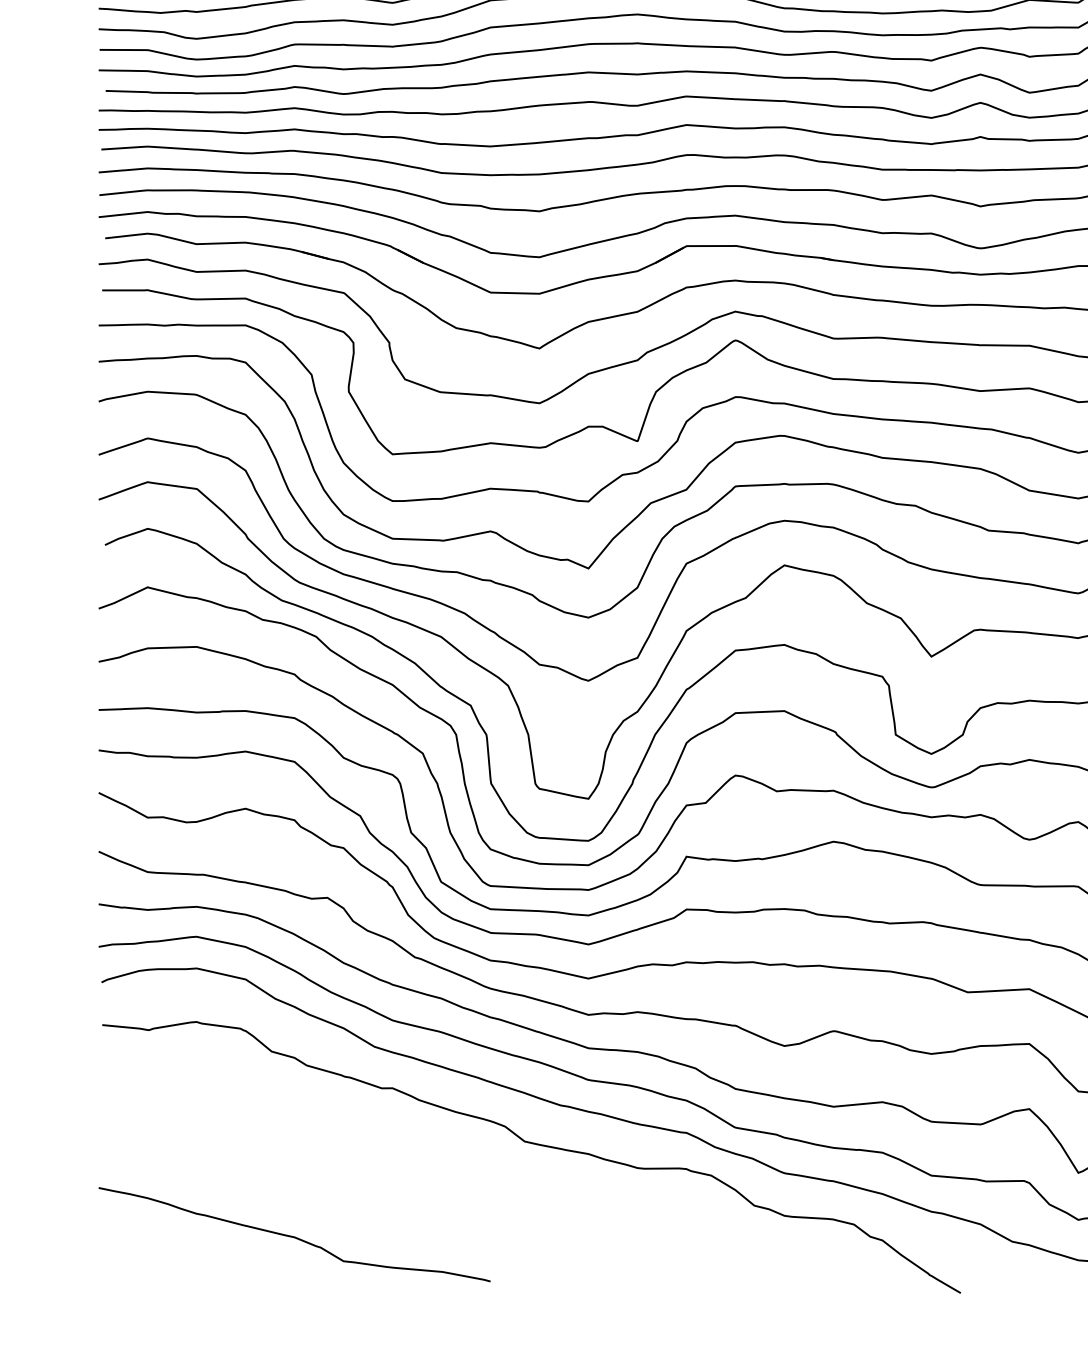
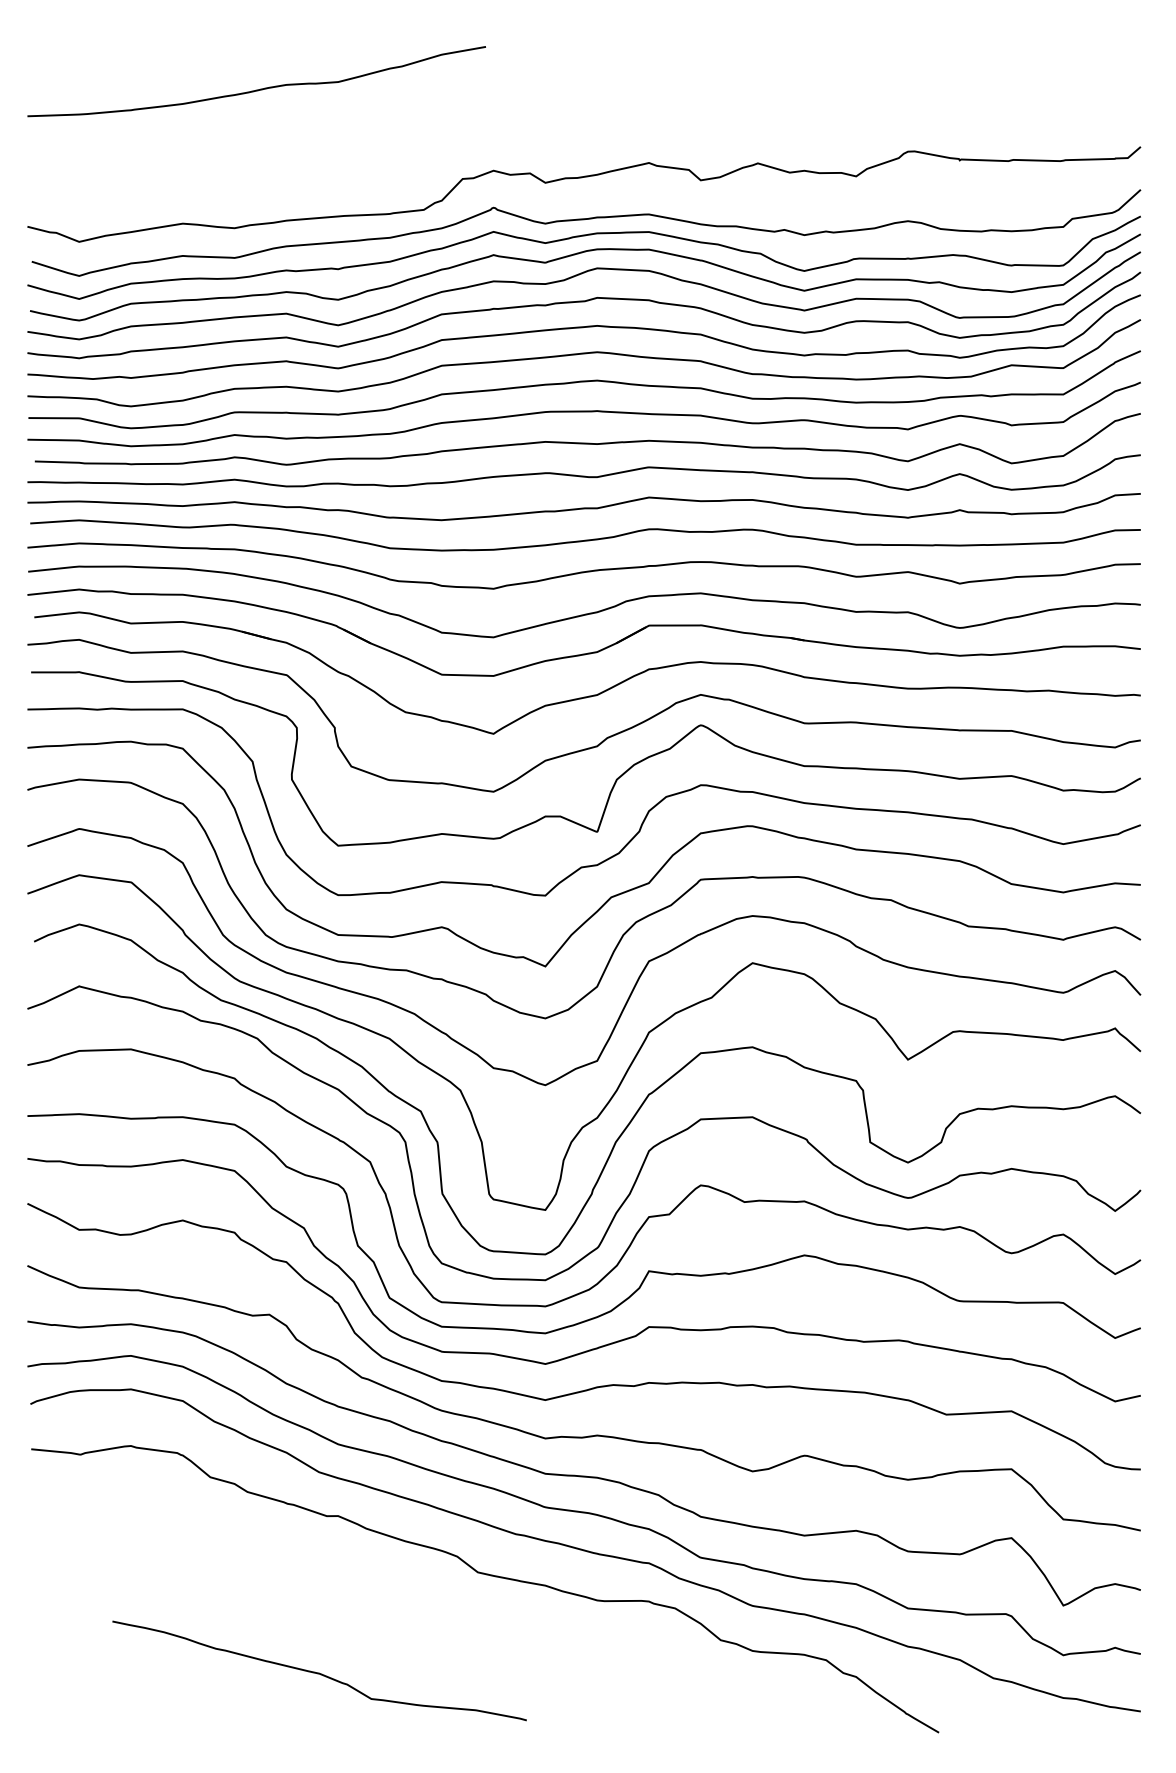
curve: (294, 1236) -> (319, 1672), moved

